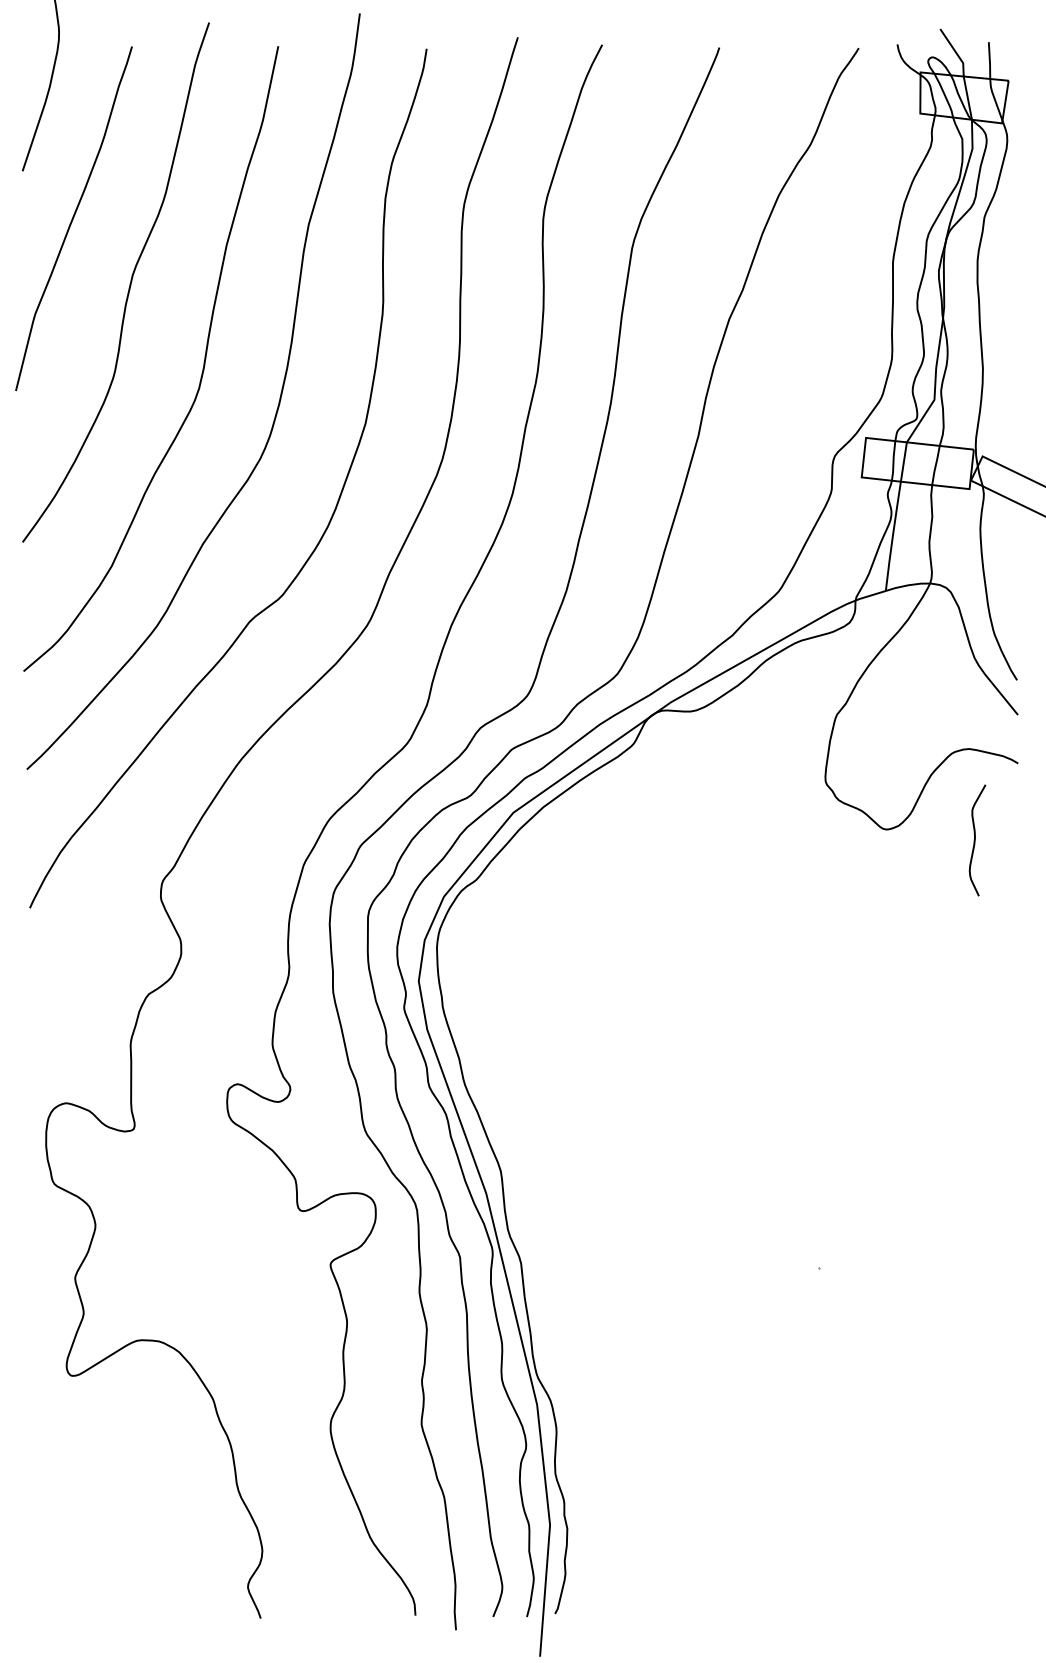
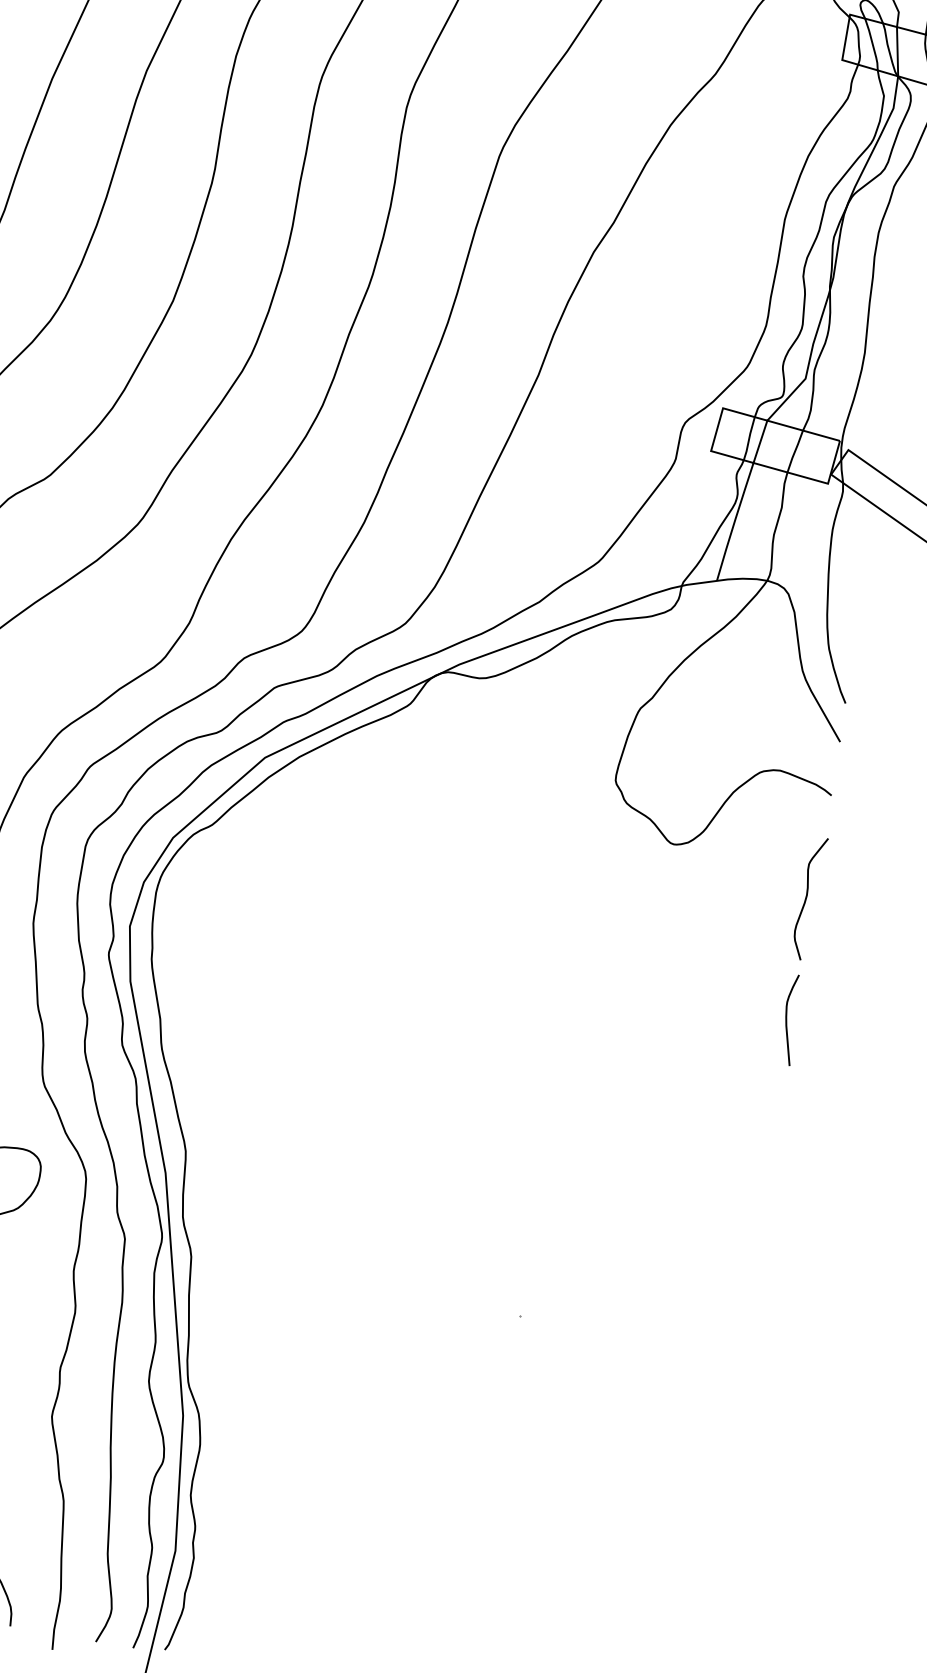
curve: (975, 840) -> (806, 898), moved
curve: (1012, 969) -> (787, 1022), added

